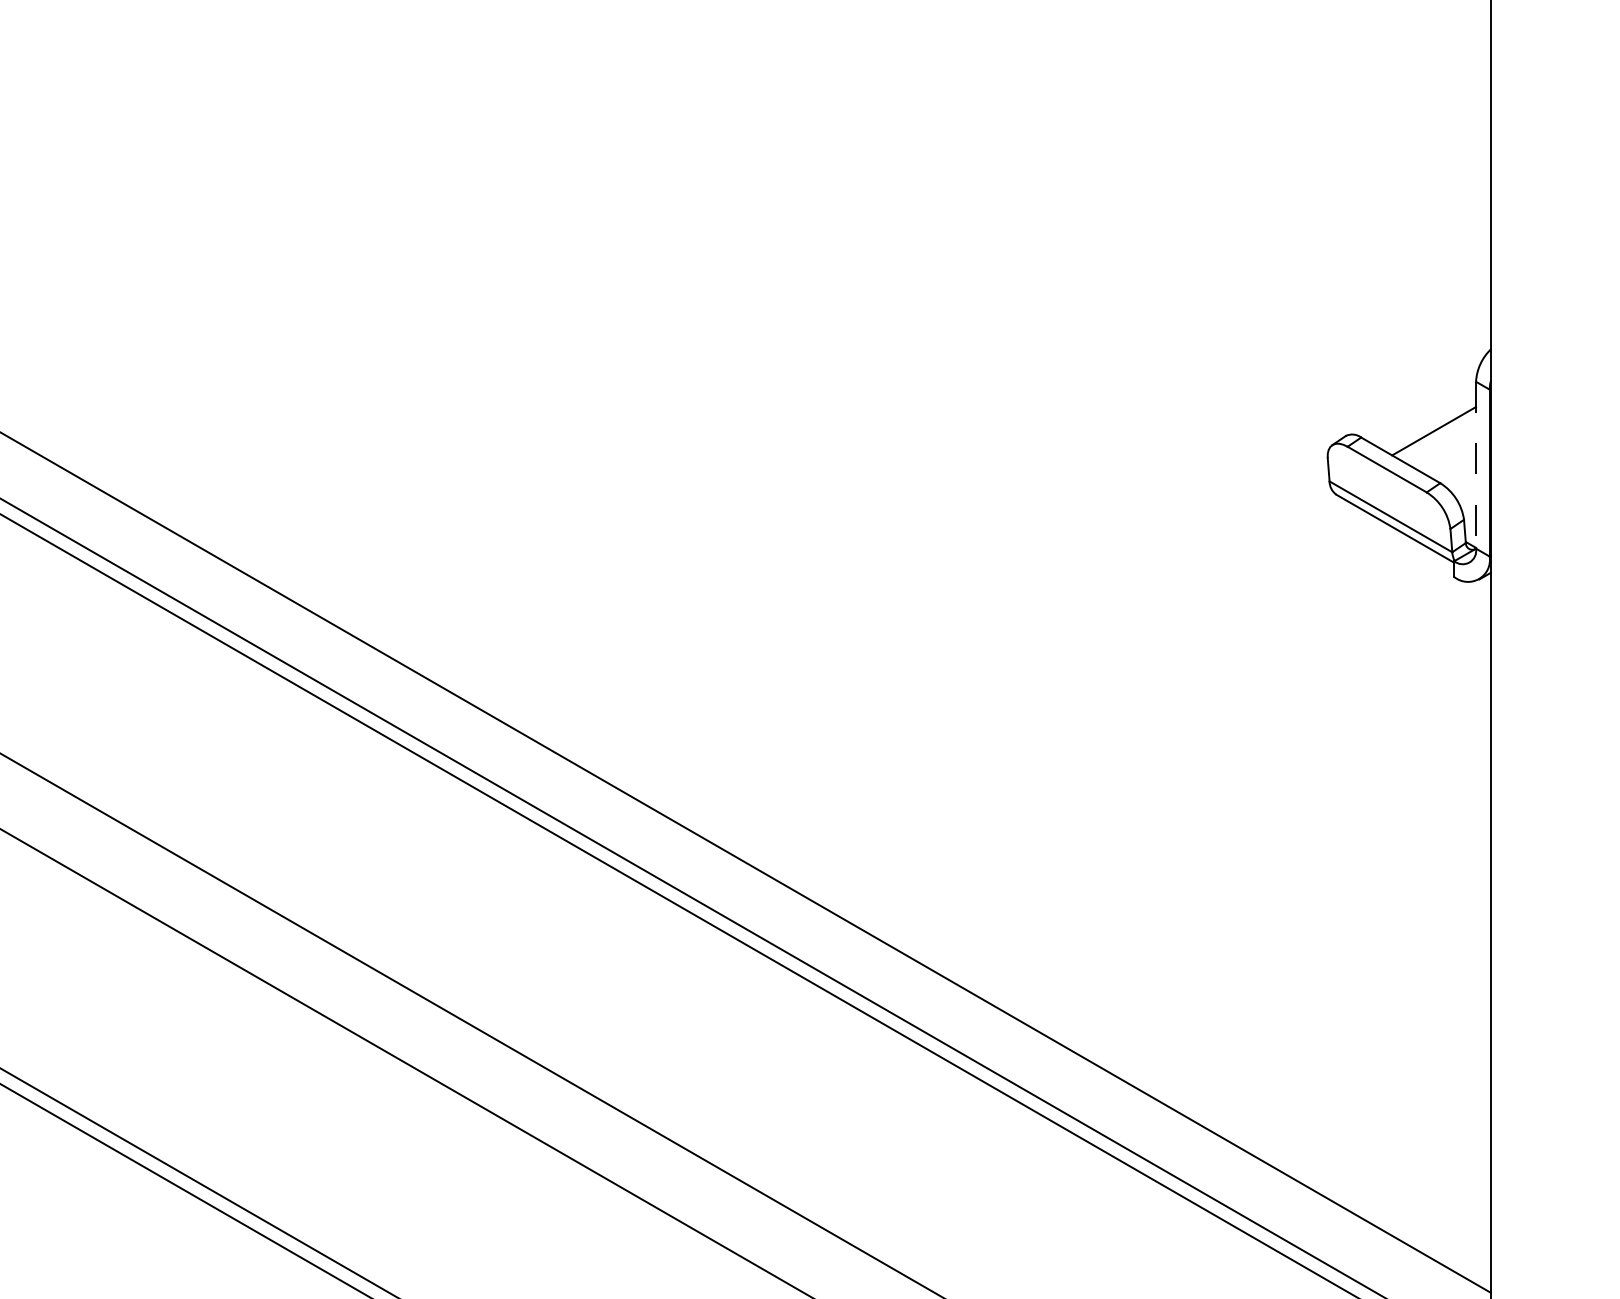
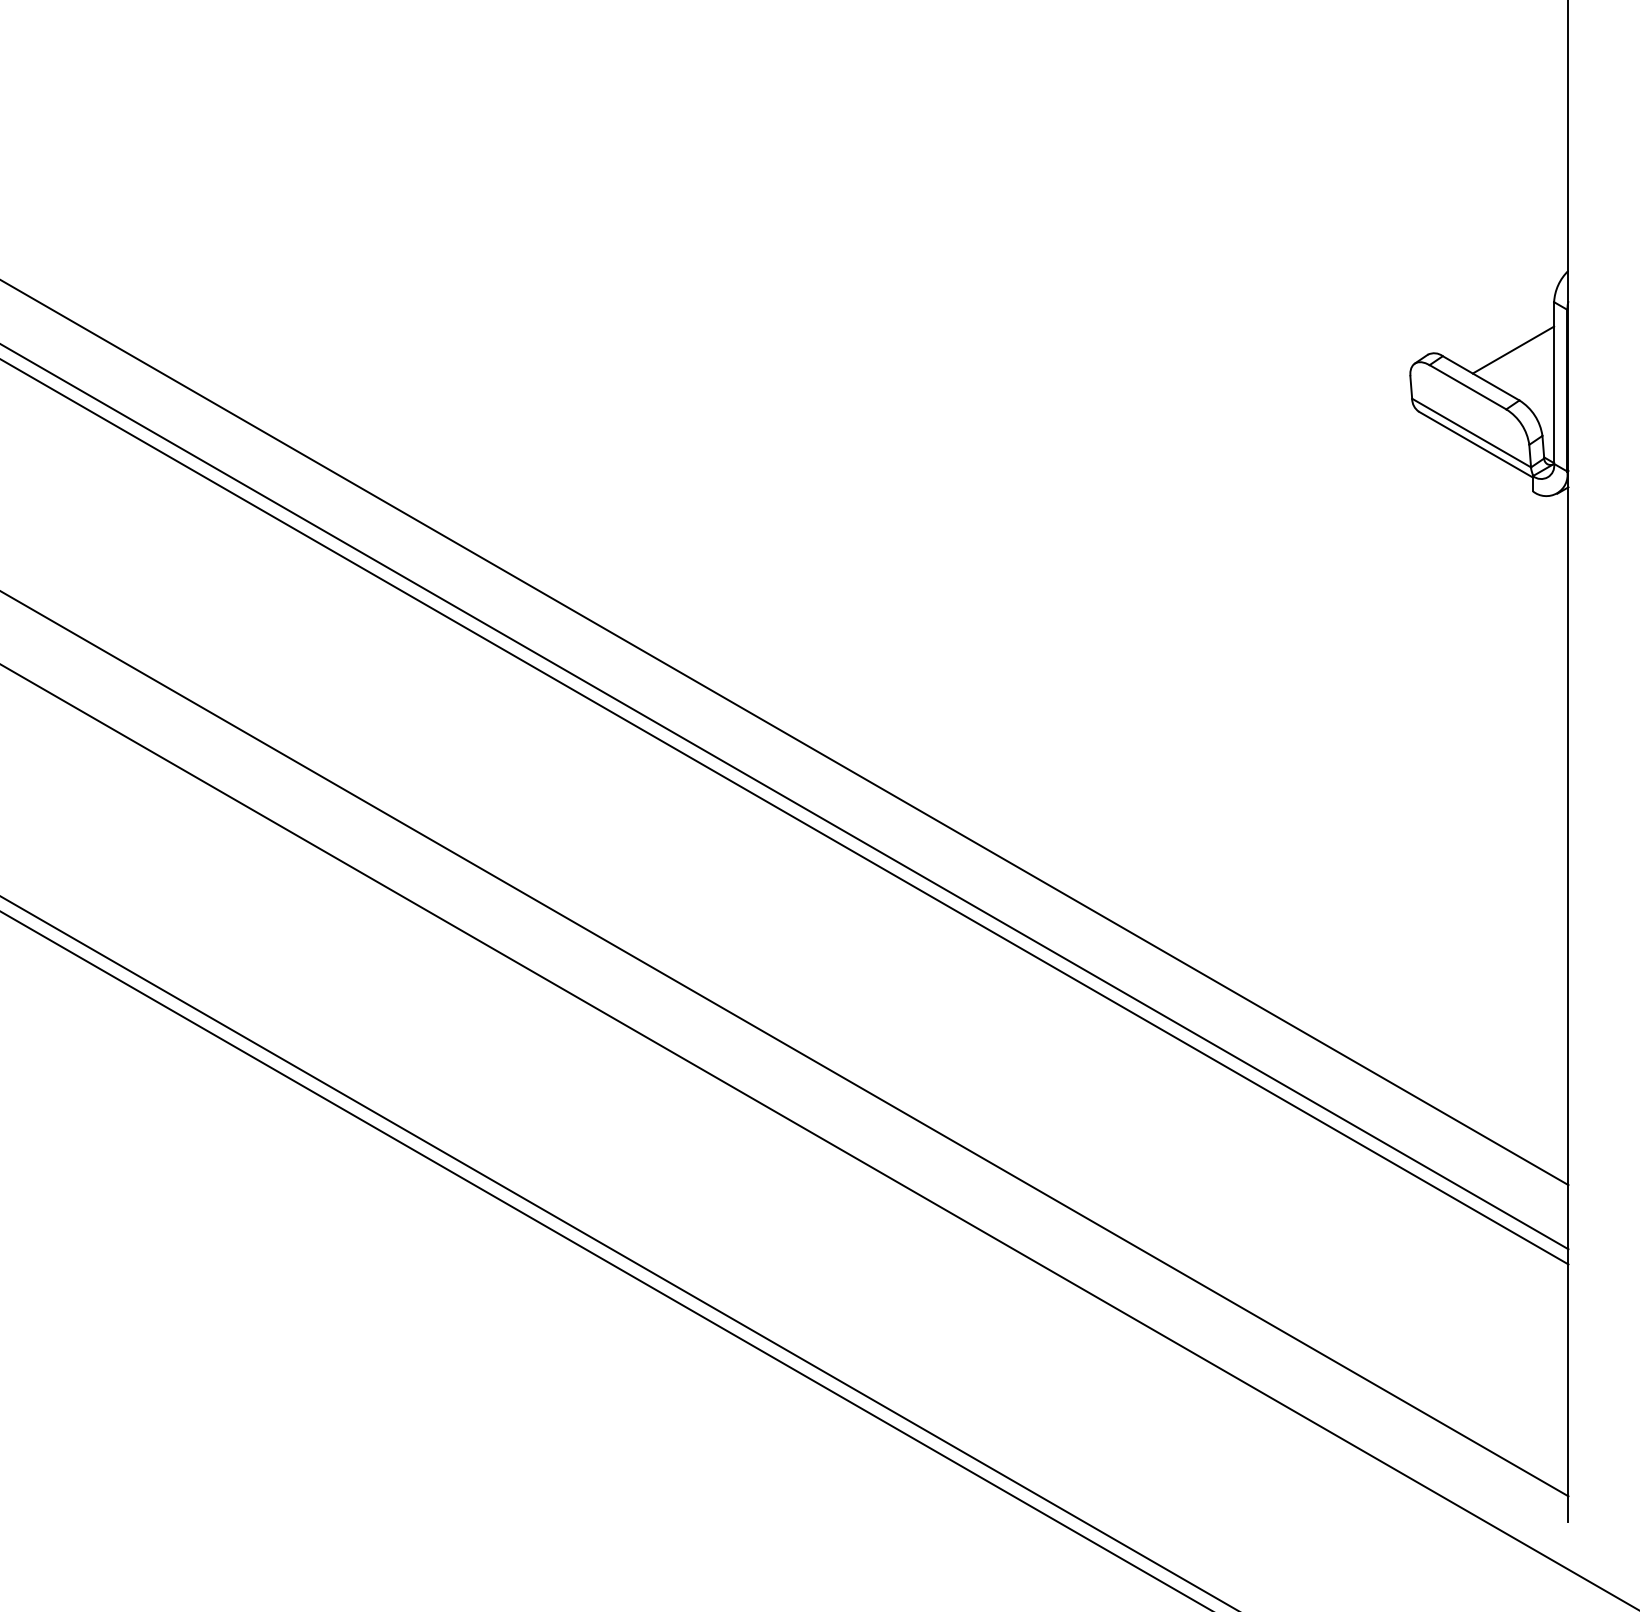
line: (1476, 465) -> (1554, 383), dashed -> solid

